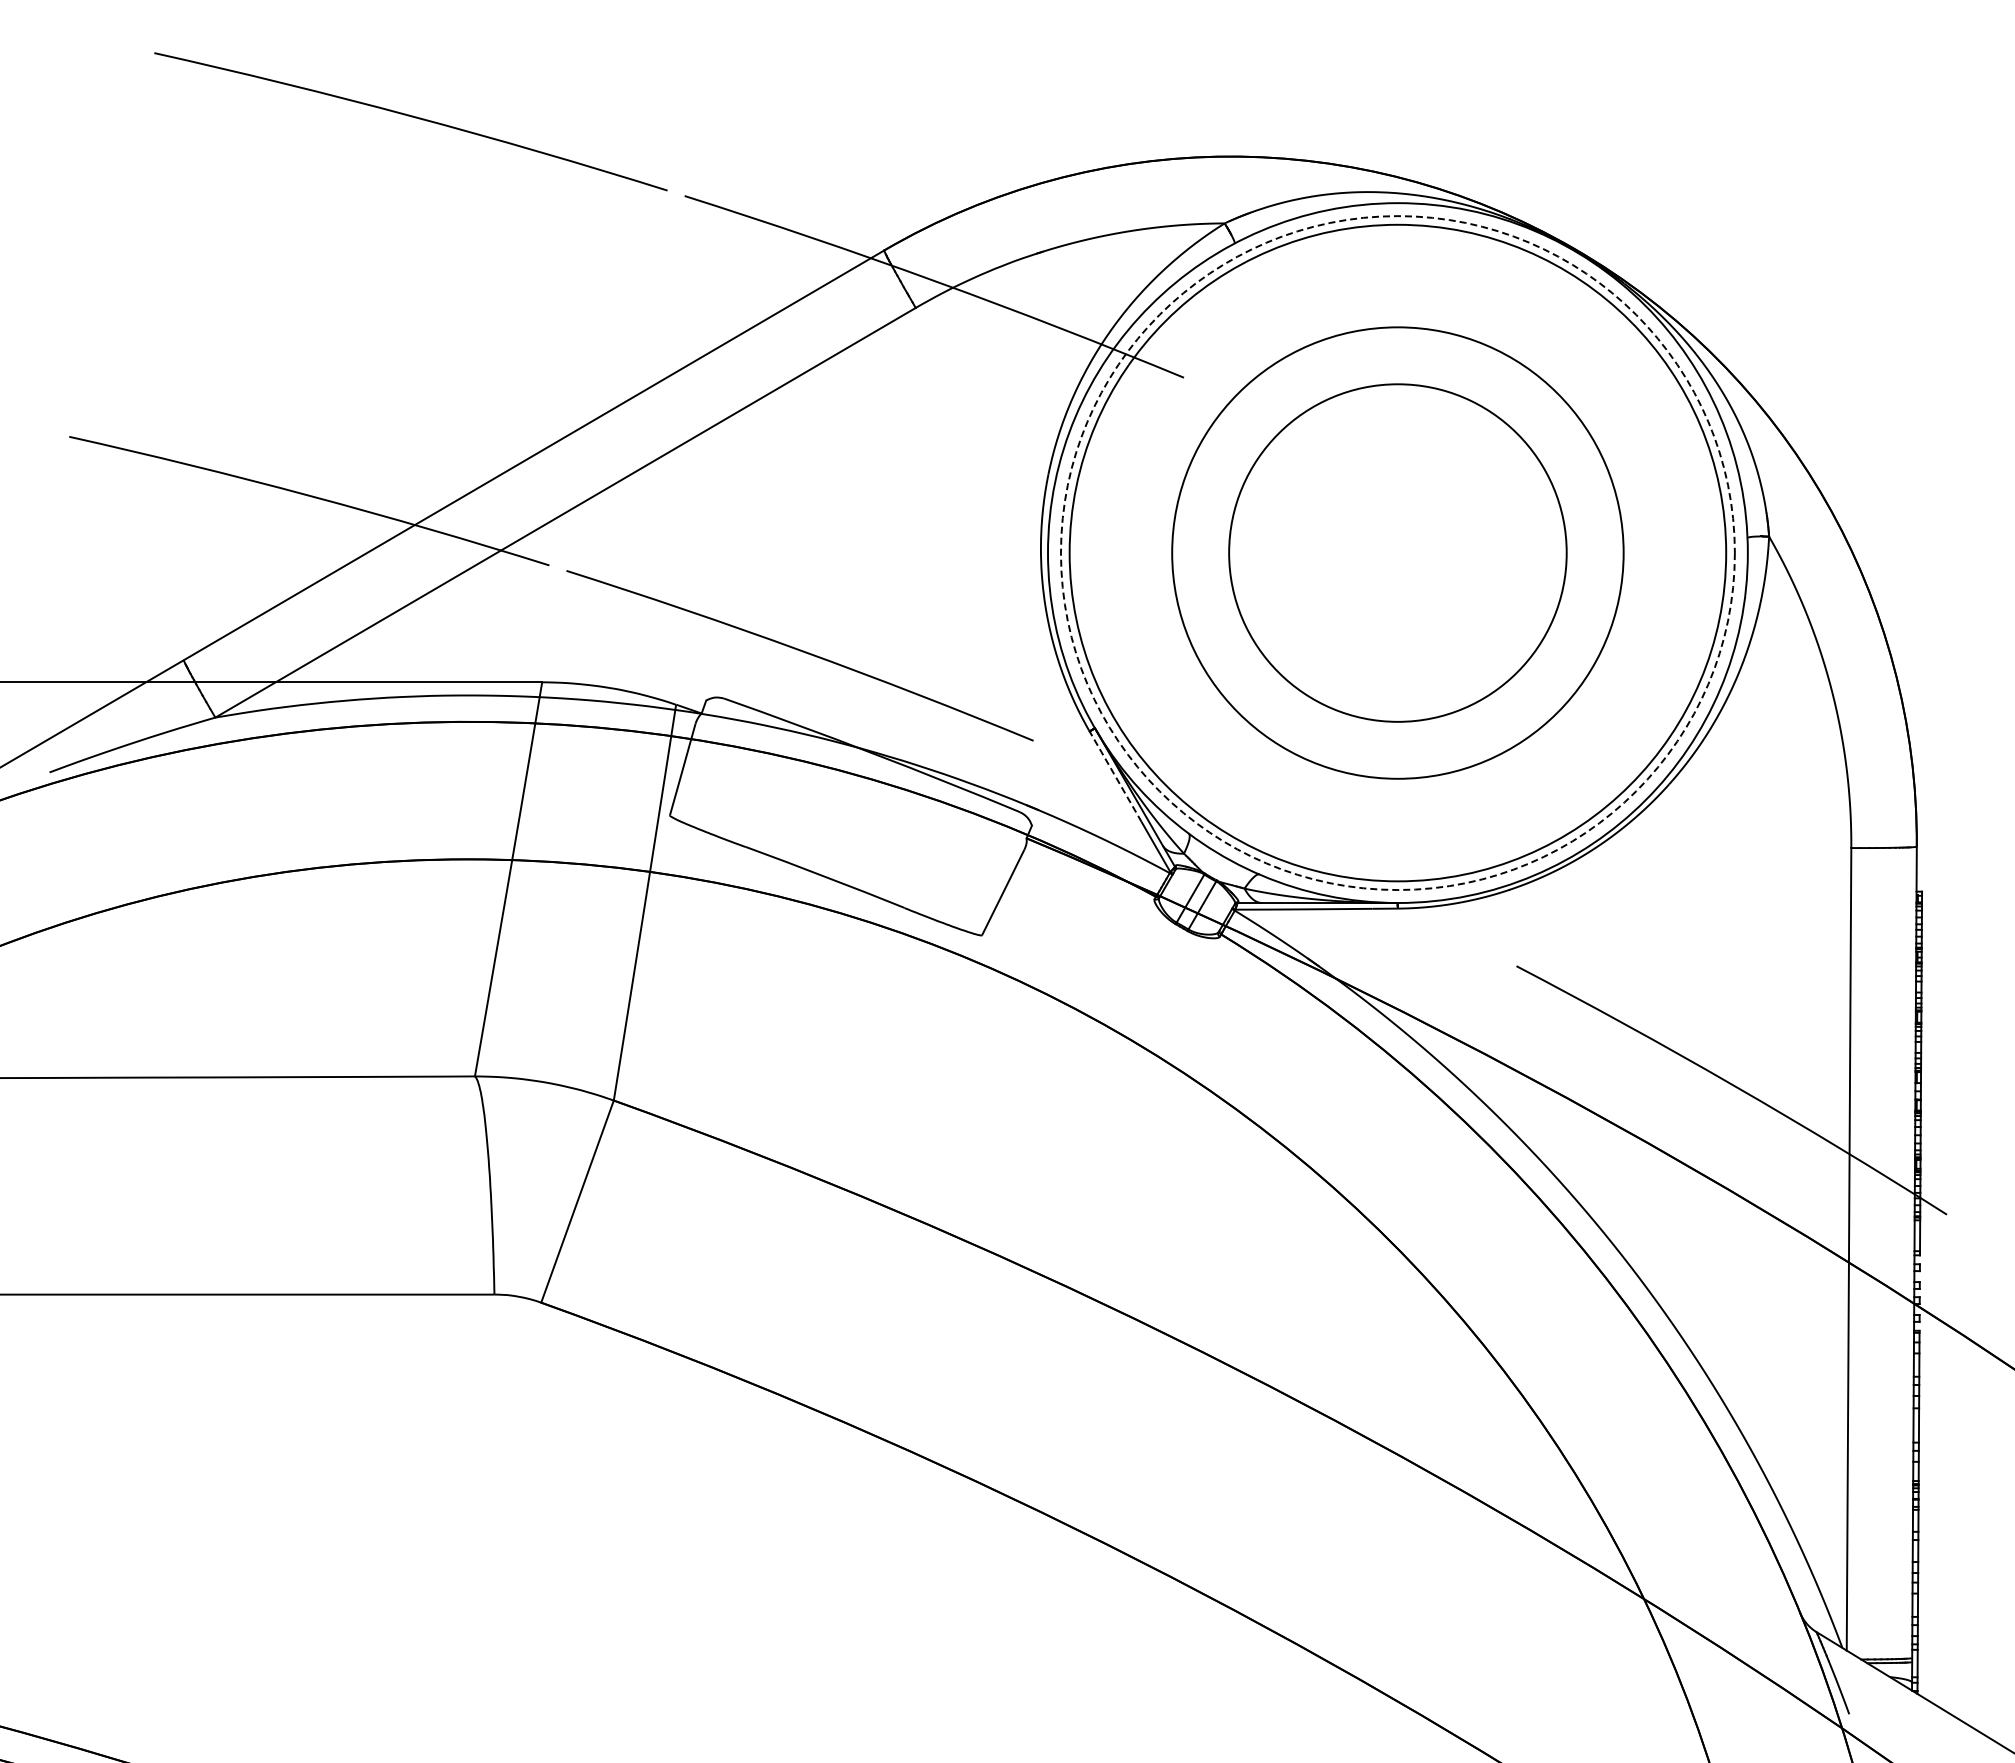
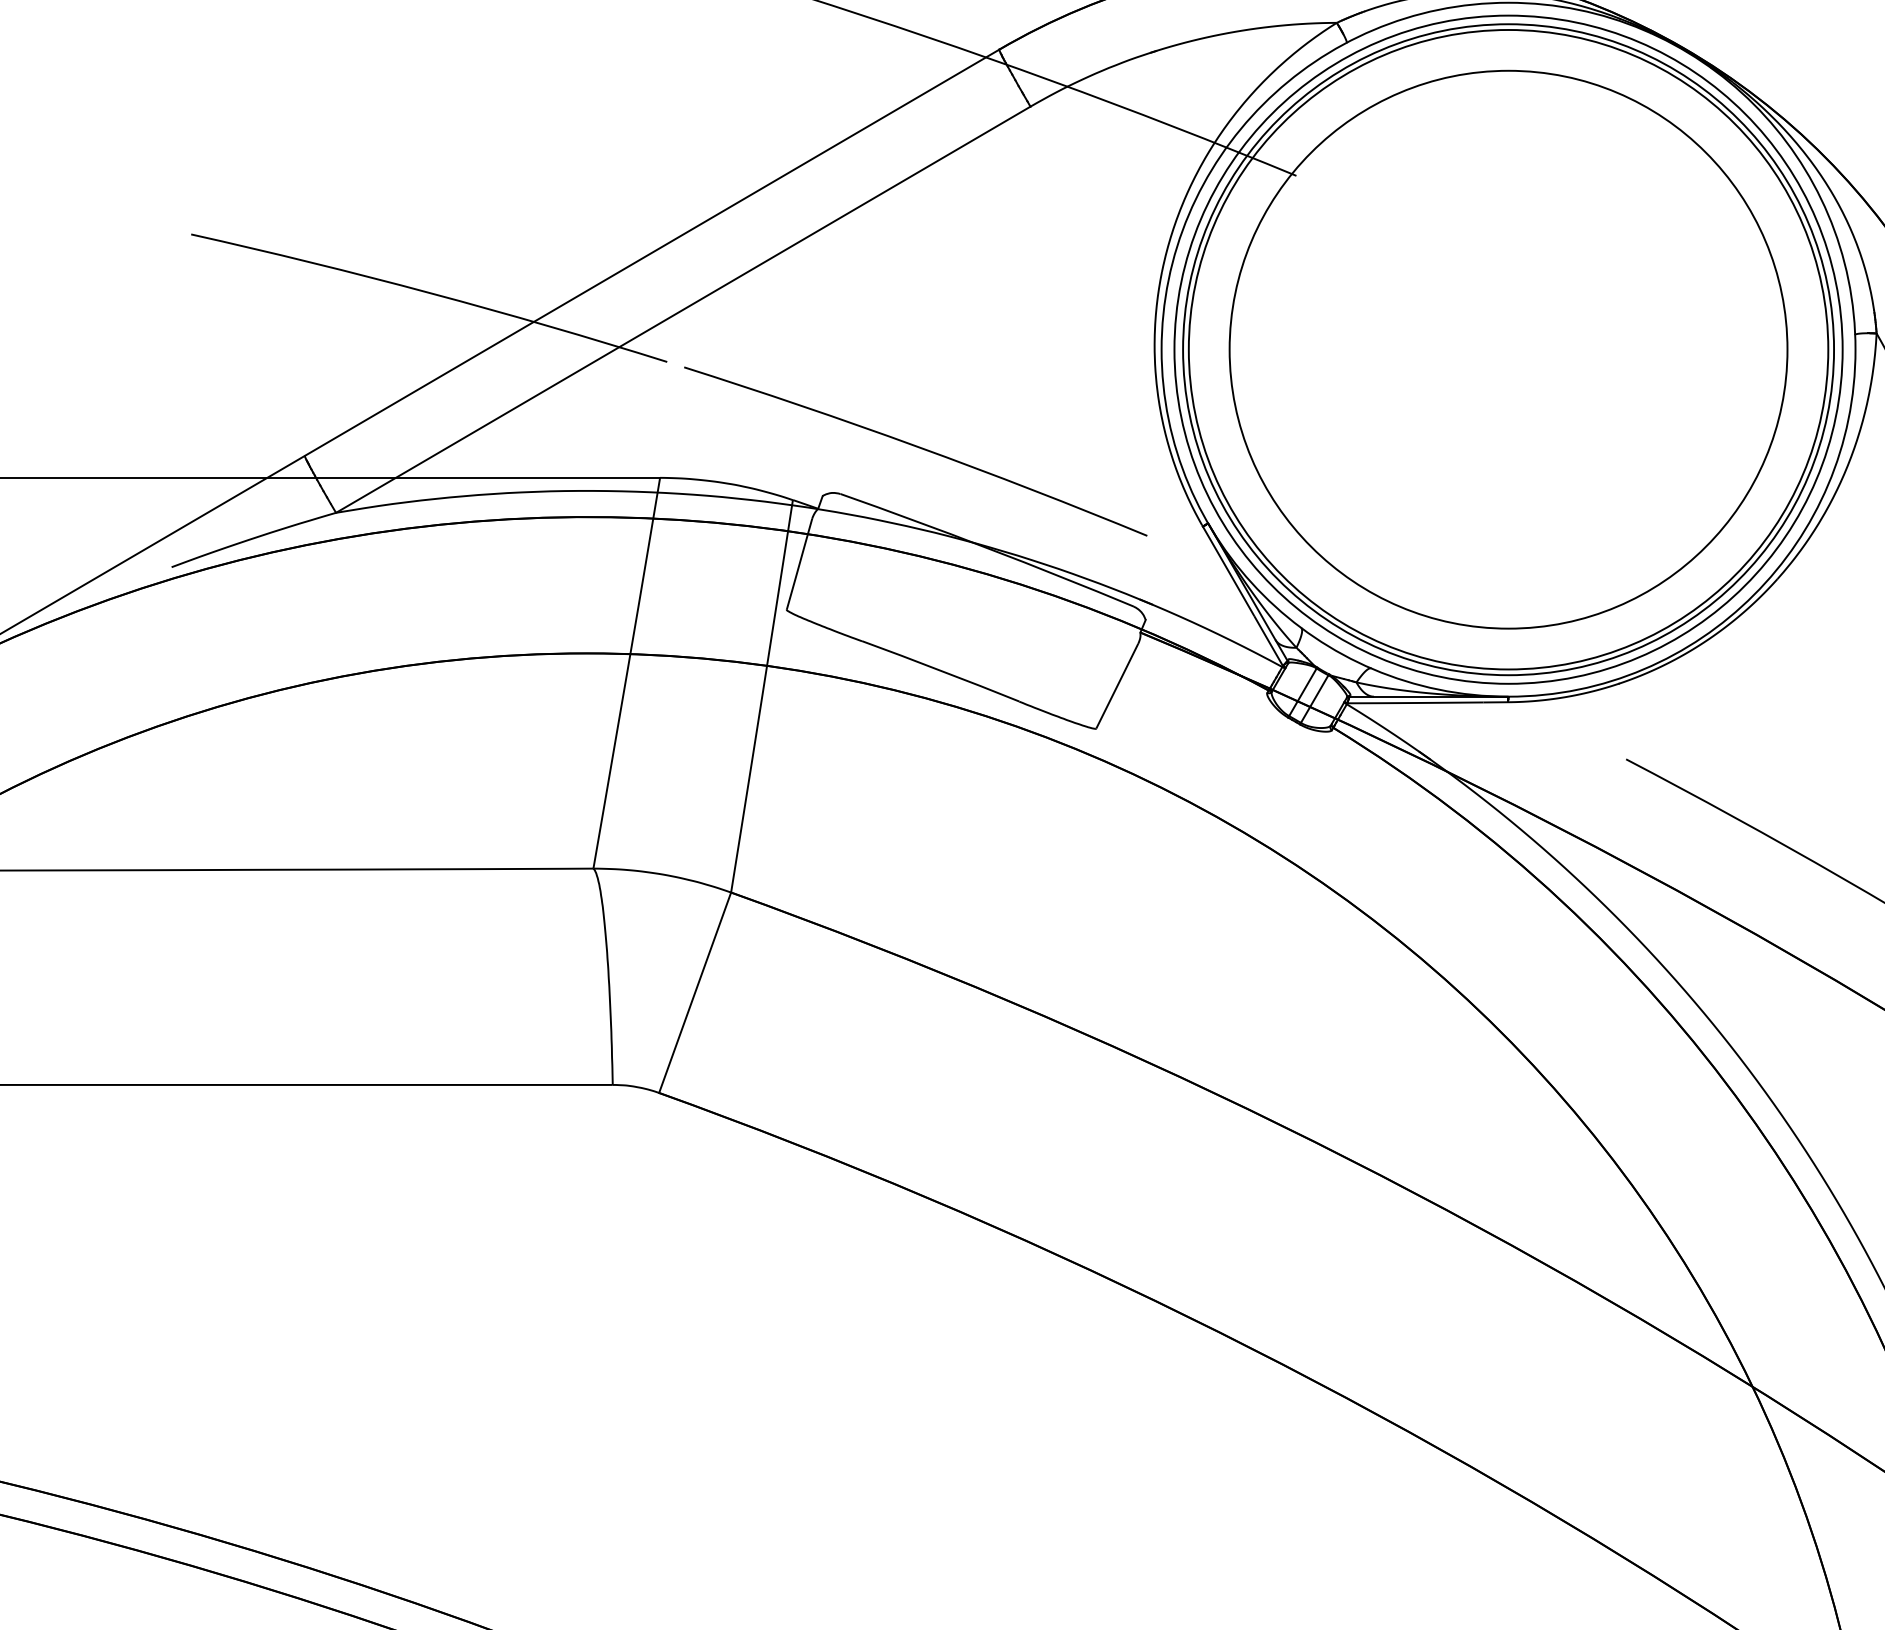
circle: (1397, 552) -> (1508, 349), size x1.43
circle: (1397, 552) -> (1508, 349), size x1.67
circle: (1397, 553) -> (1508, 350), dashed -> solid
line: (1114, 774) -> (1227, 569), dashed -> solid

